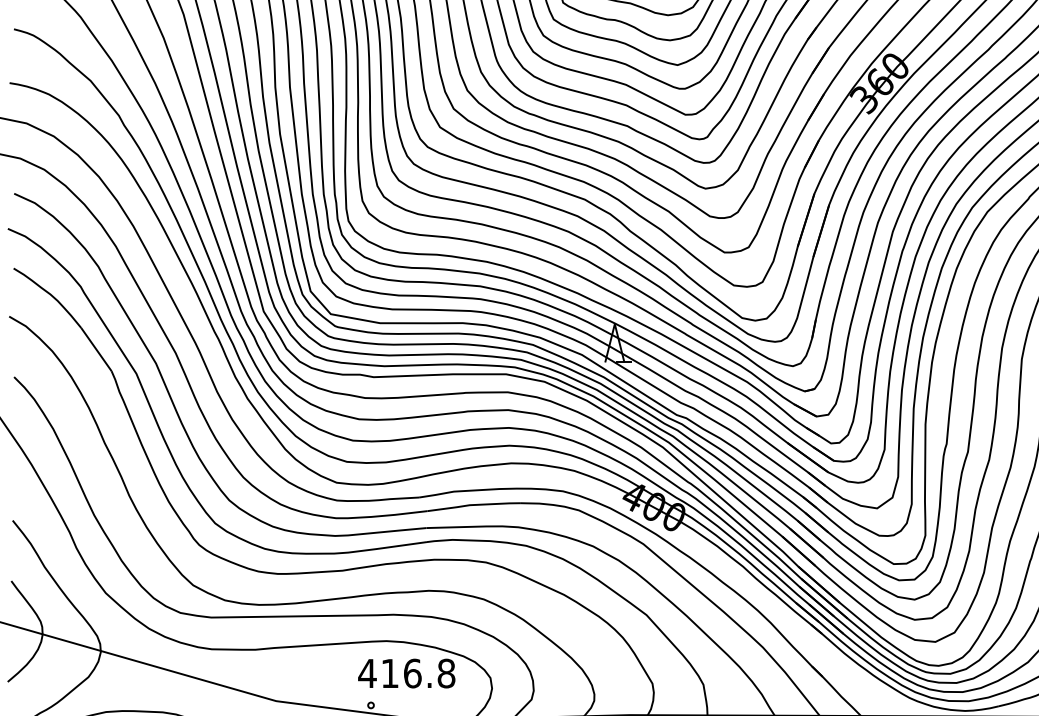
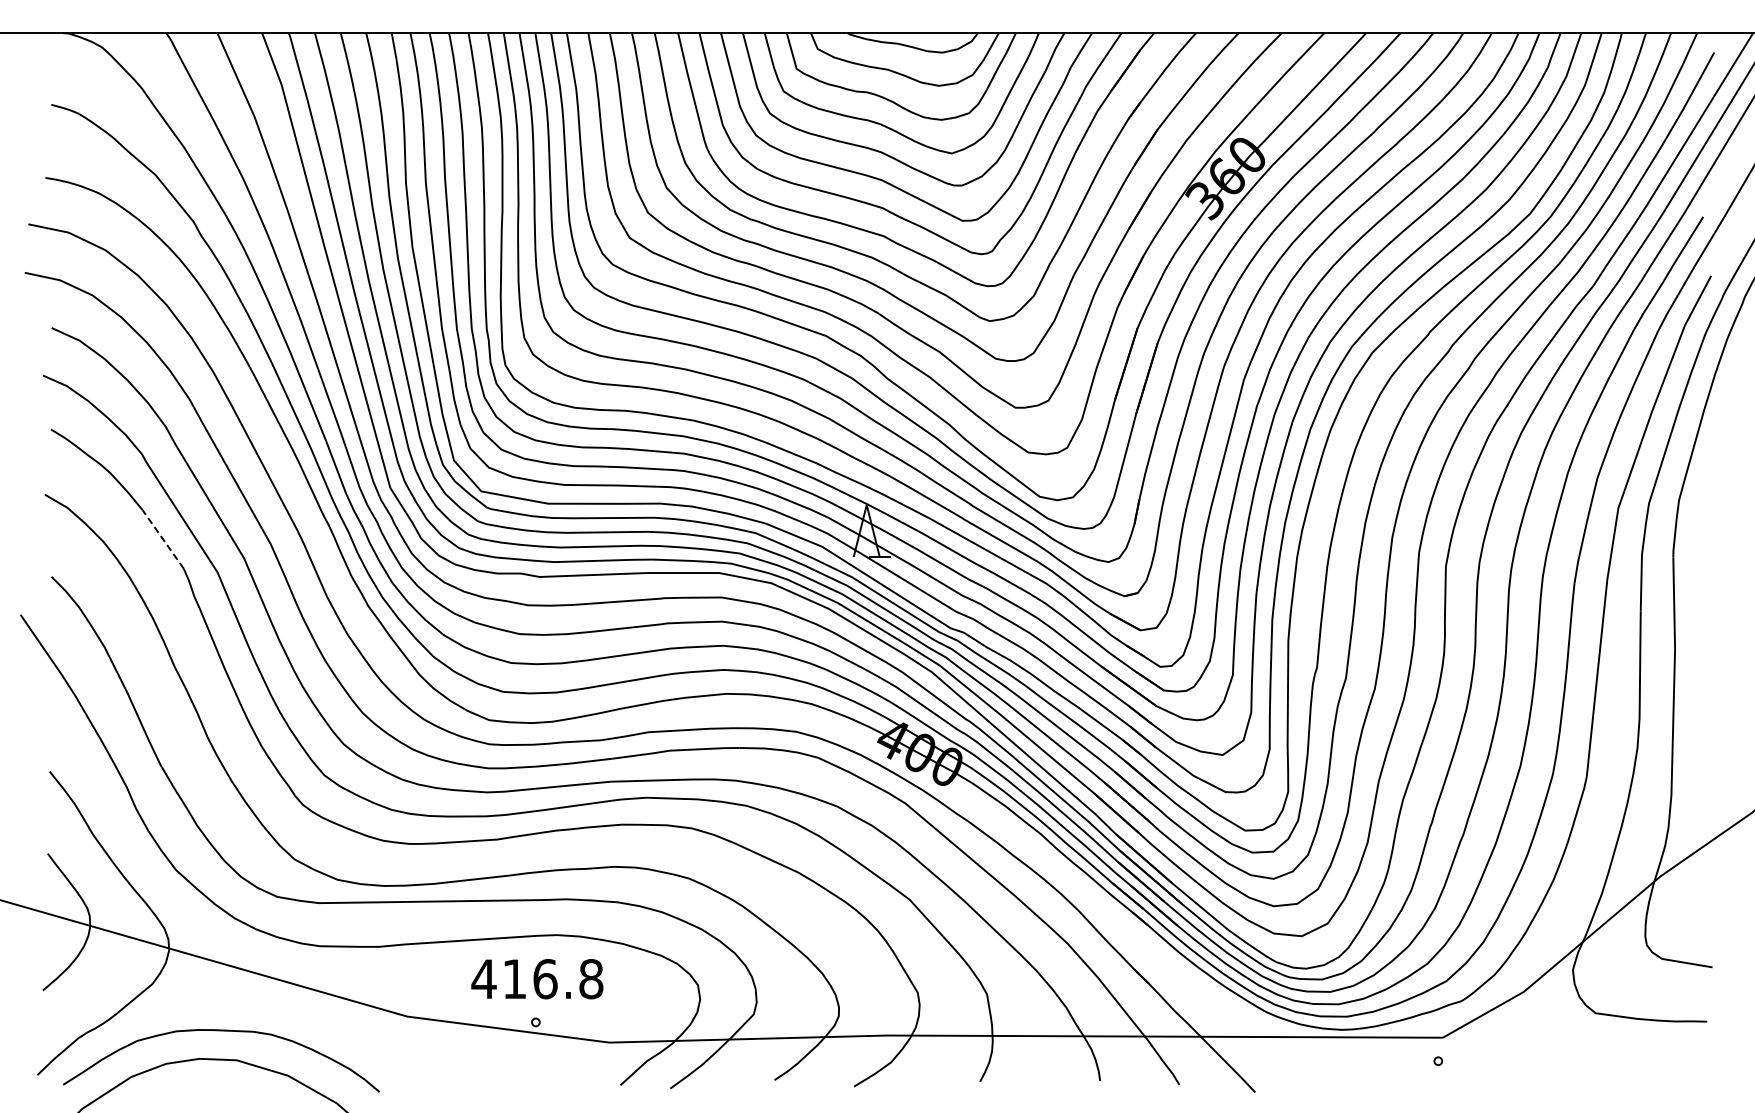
line: (96, 349) -> (163, 539), solid -> dashed
text: (406, 673) -> (537, 979), moved

